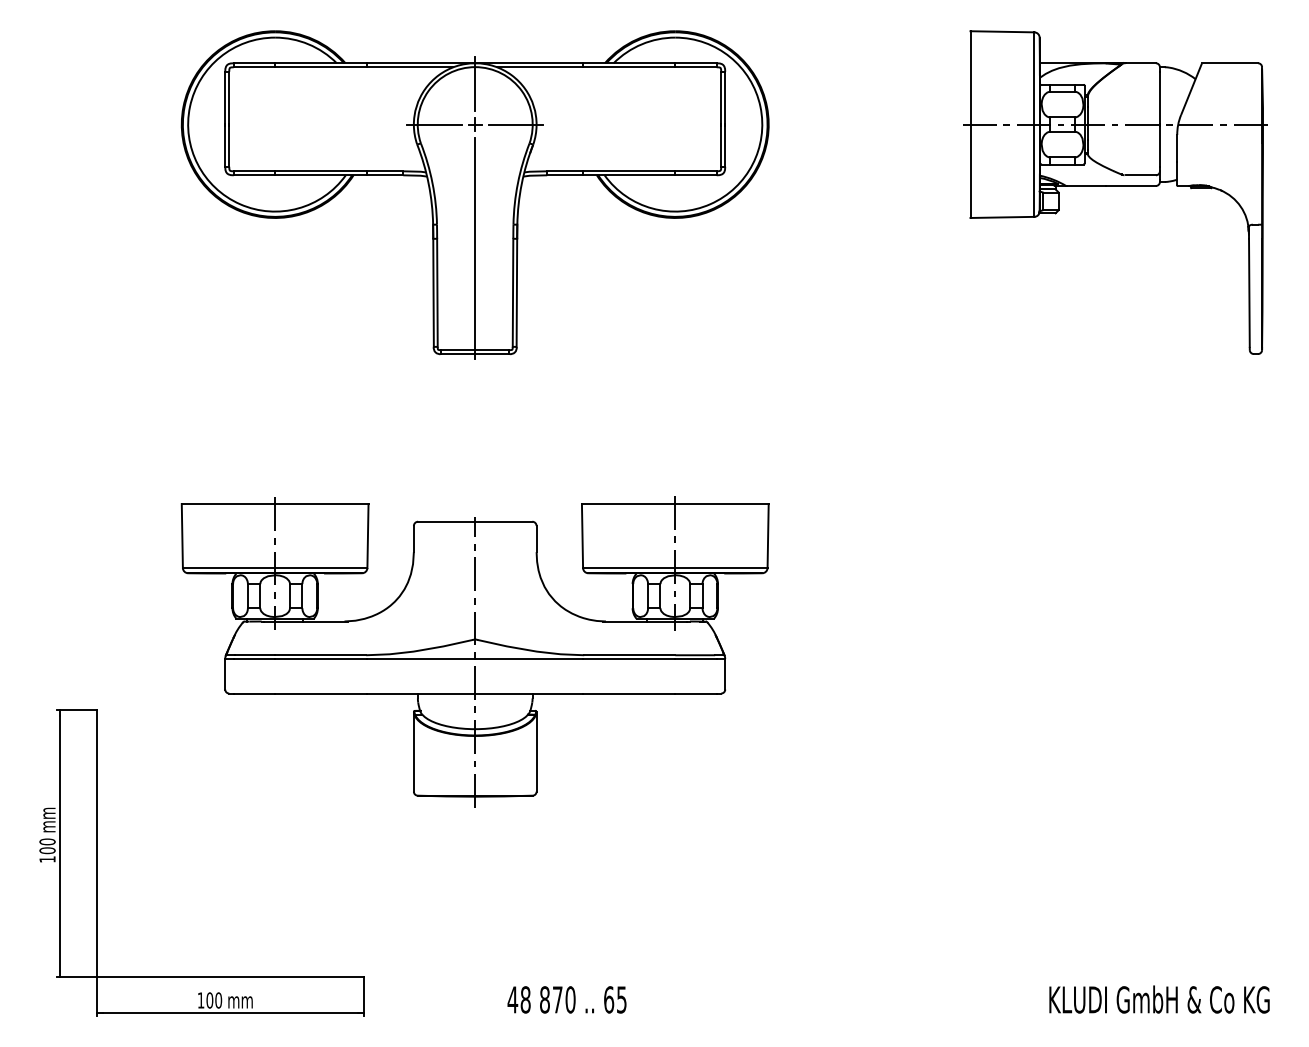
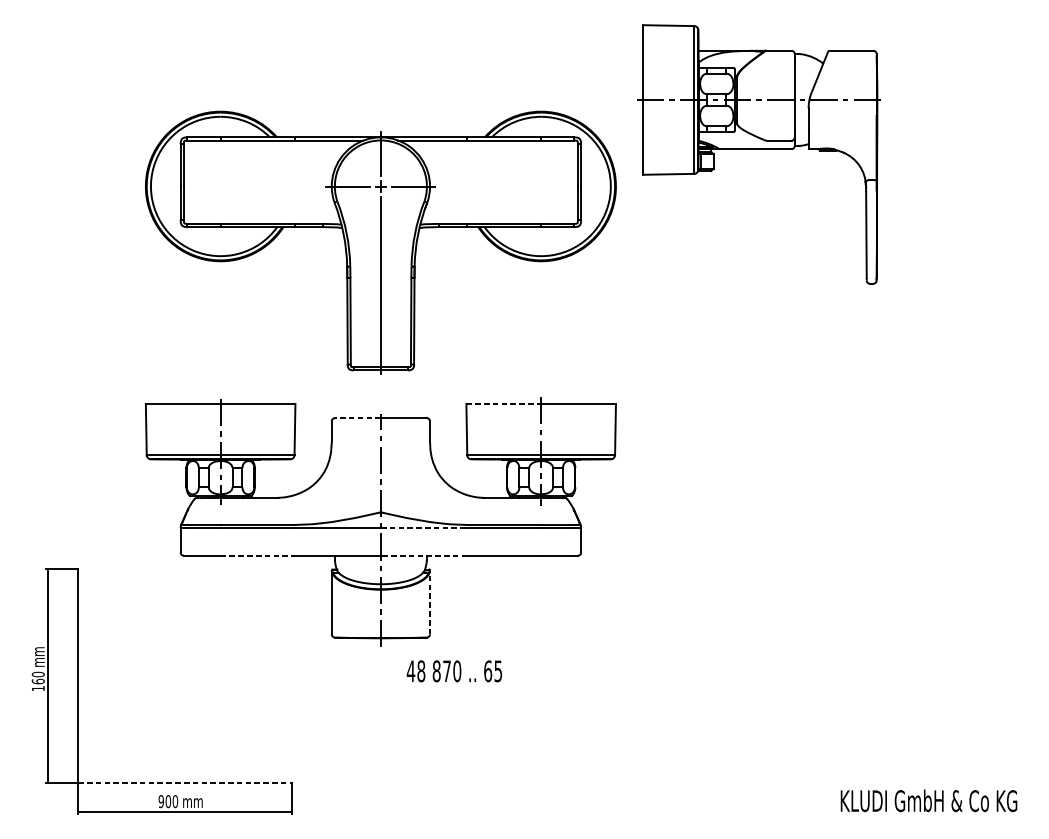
part: (1115, 192) -> (759, 154), moved
part: (474, 194) -> (380, 242), moved
line: (628, 504) -> (503, 404), solid -> dashed
line: (446, 521) -> (357, 417), solid -> dashed
line: (529, 659) -> (424, 528), solid -> dashed
line: (321, 693) -> (257, 555), solid -> dashed
line: (529, 693) -> (424, 555), solid -> dashed
line: (536, 751) -> (429, 602), solid -> dashed
text: (47, 850) -> (38, 681), 100 -> 160
line: (231, 976) -> (185, 782), solid -> dashed
text: (566, 999) -> (454, 671), moved
text: (200, 1000) -> (160, 801), 100 -> 900

